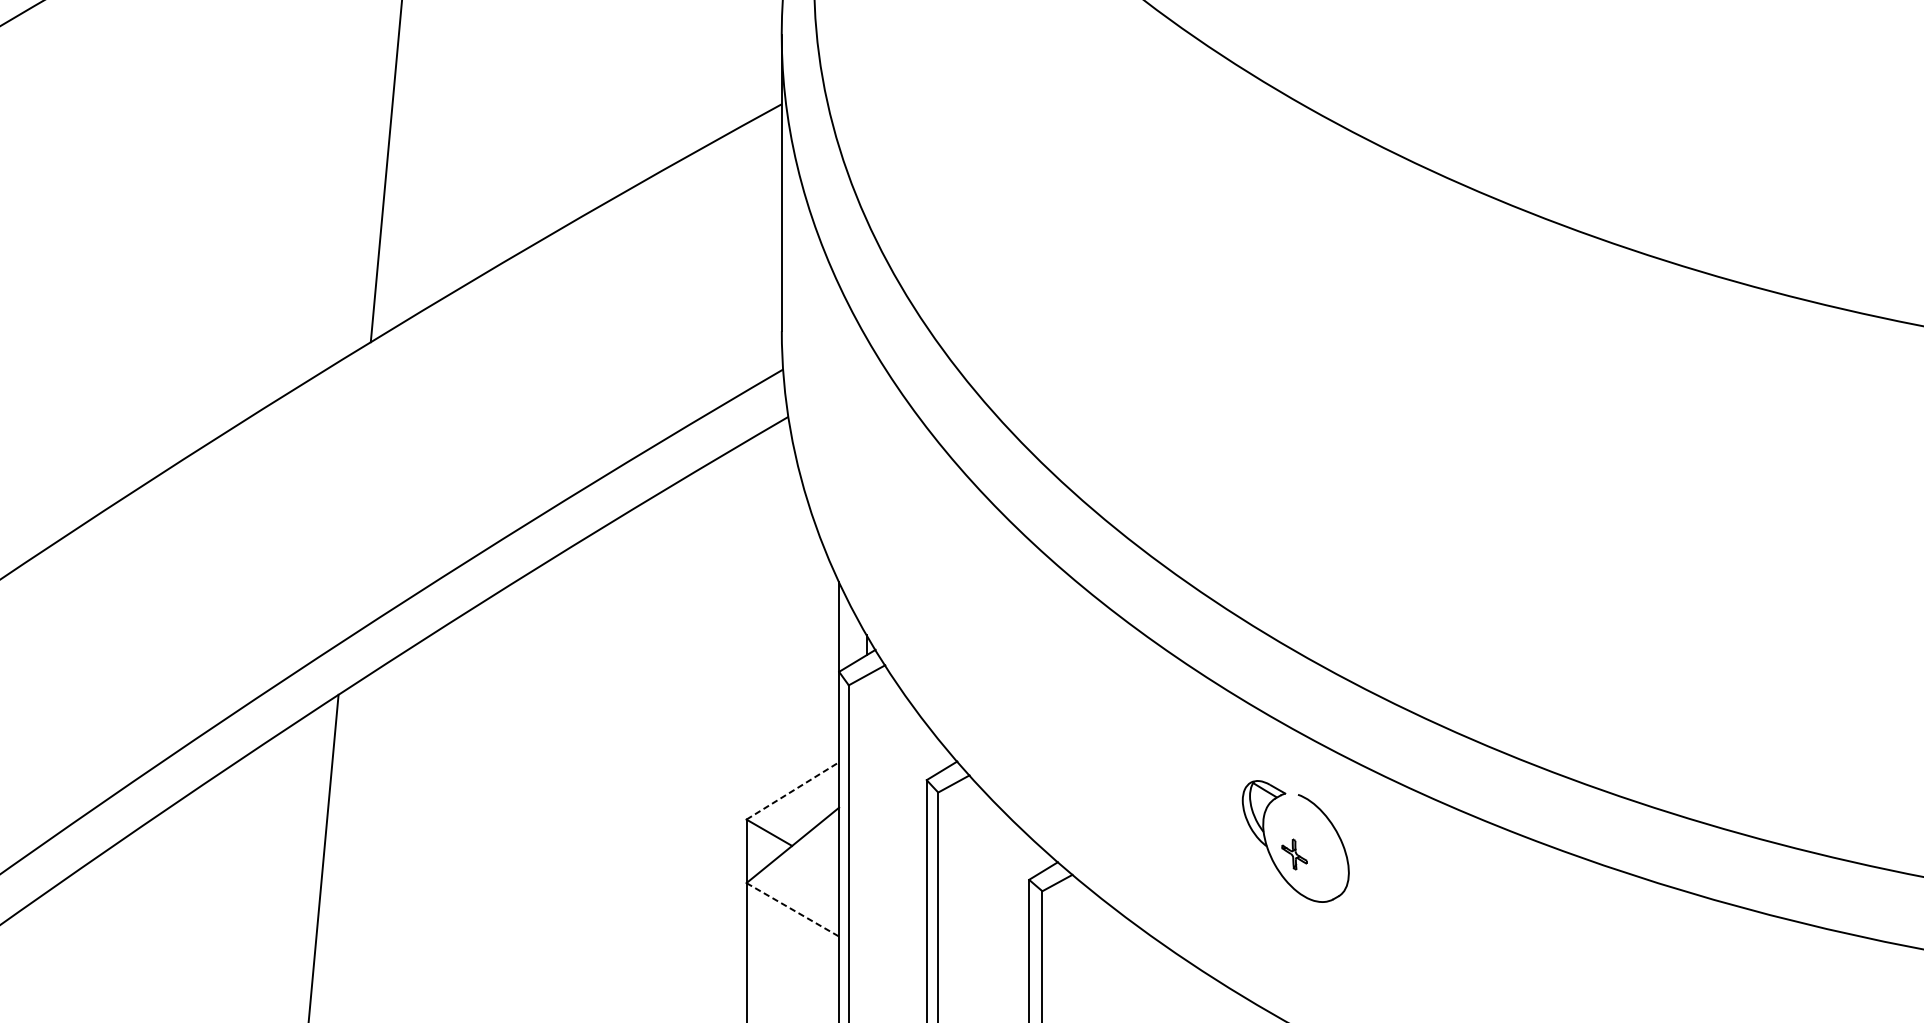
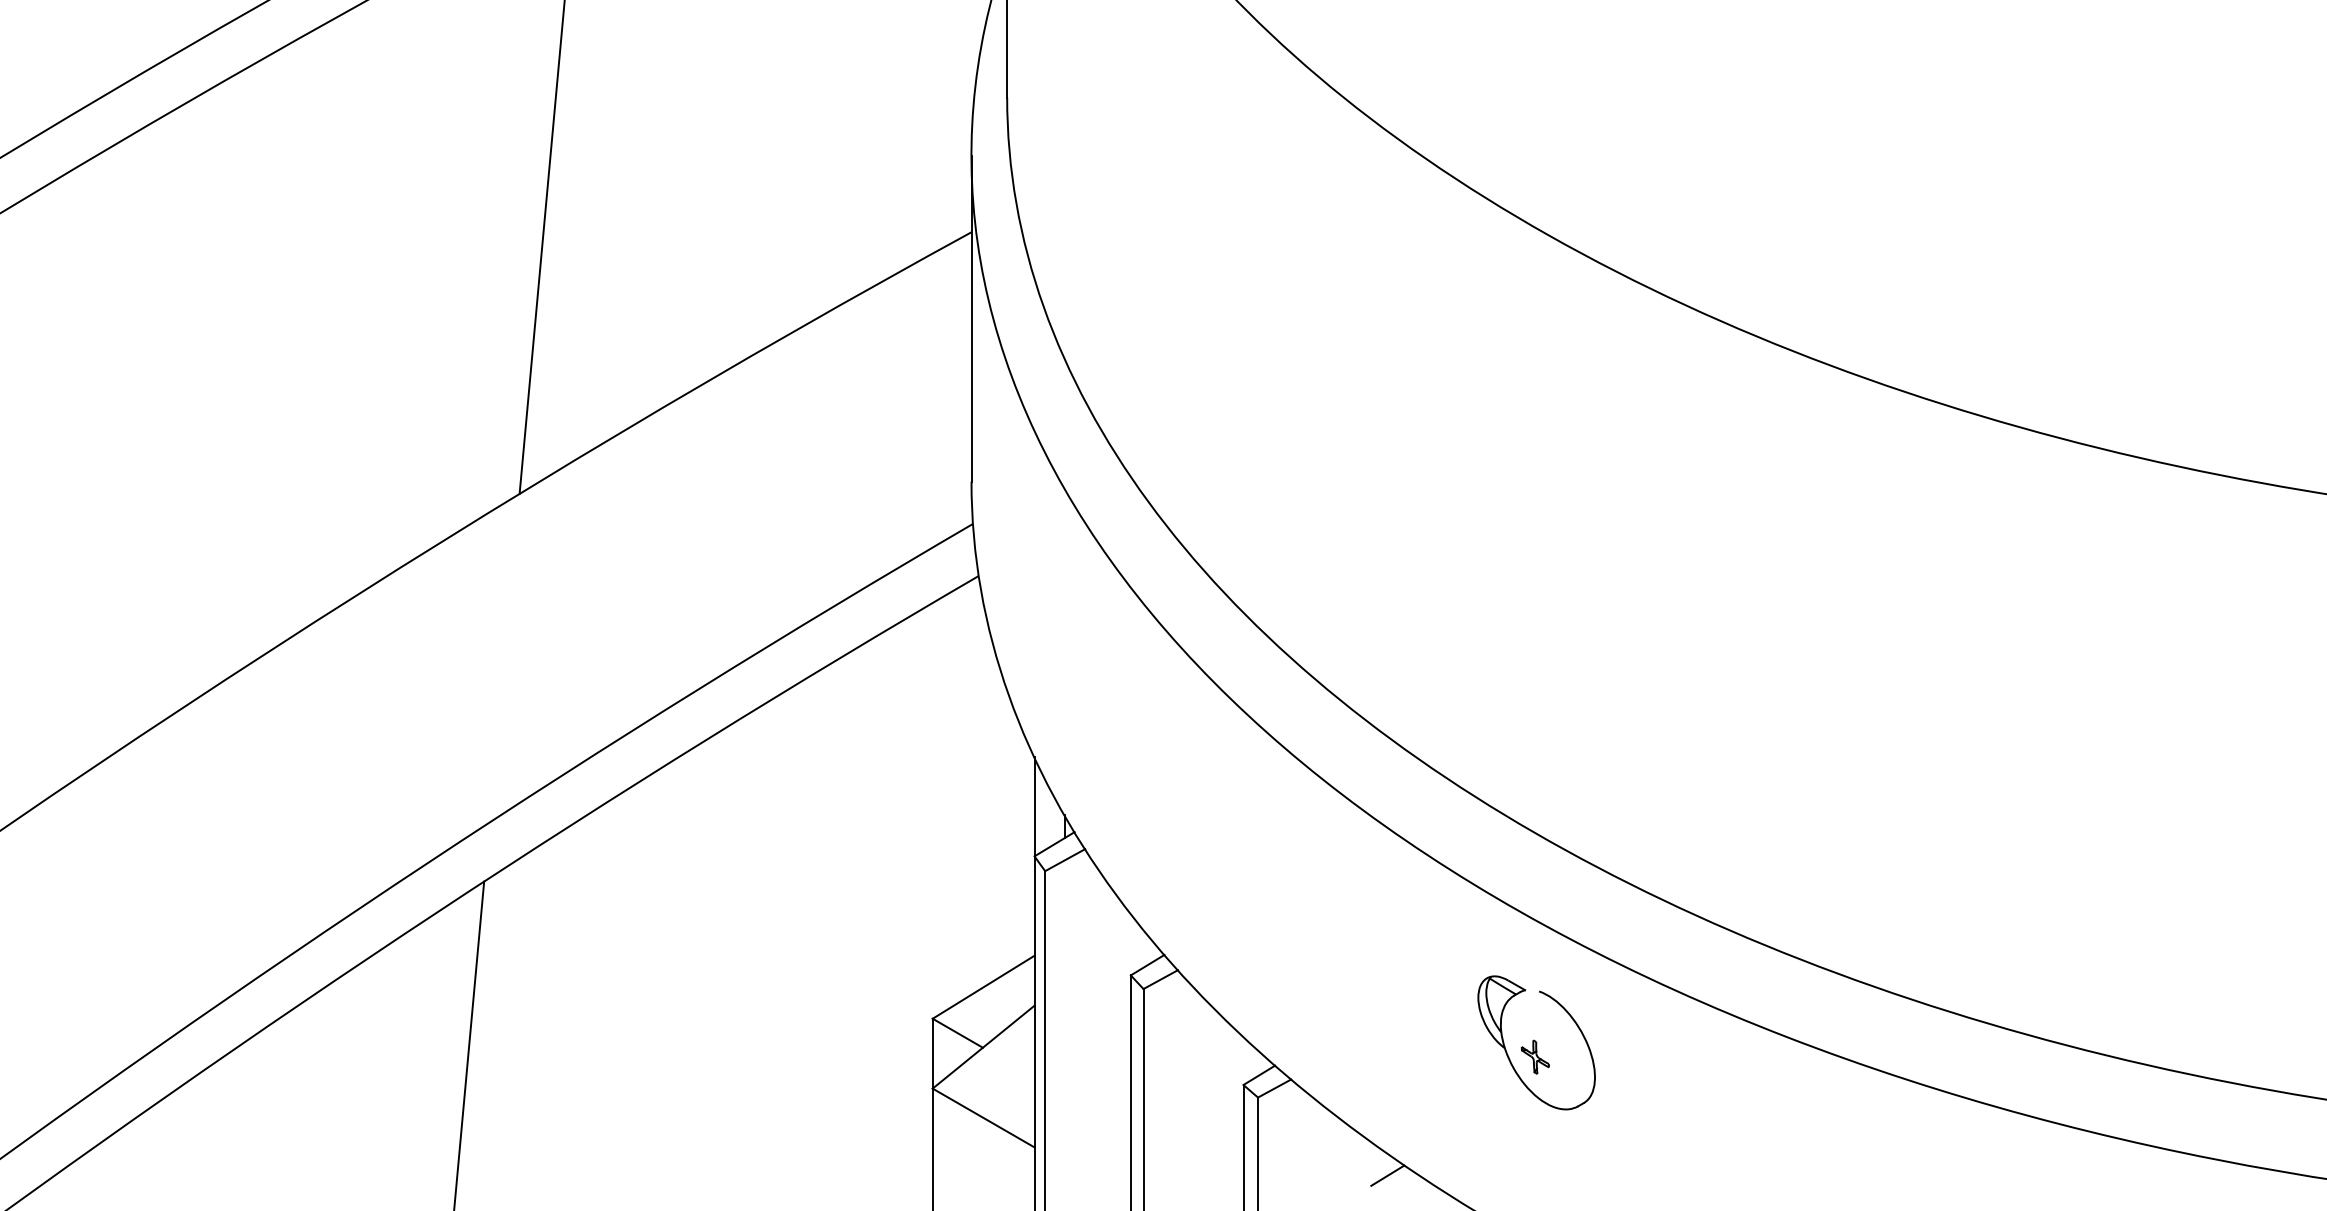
line: (792, 791) -> (983, 987), dashed -> solid
line: (792, 910) -> (983, 1118), dashed -> solid
line: (1160, 962) -> (1387, 1175), added

